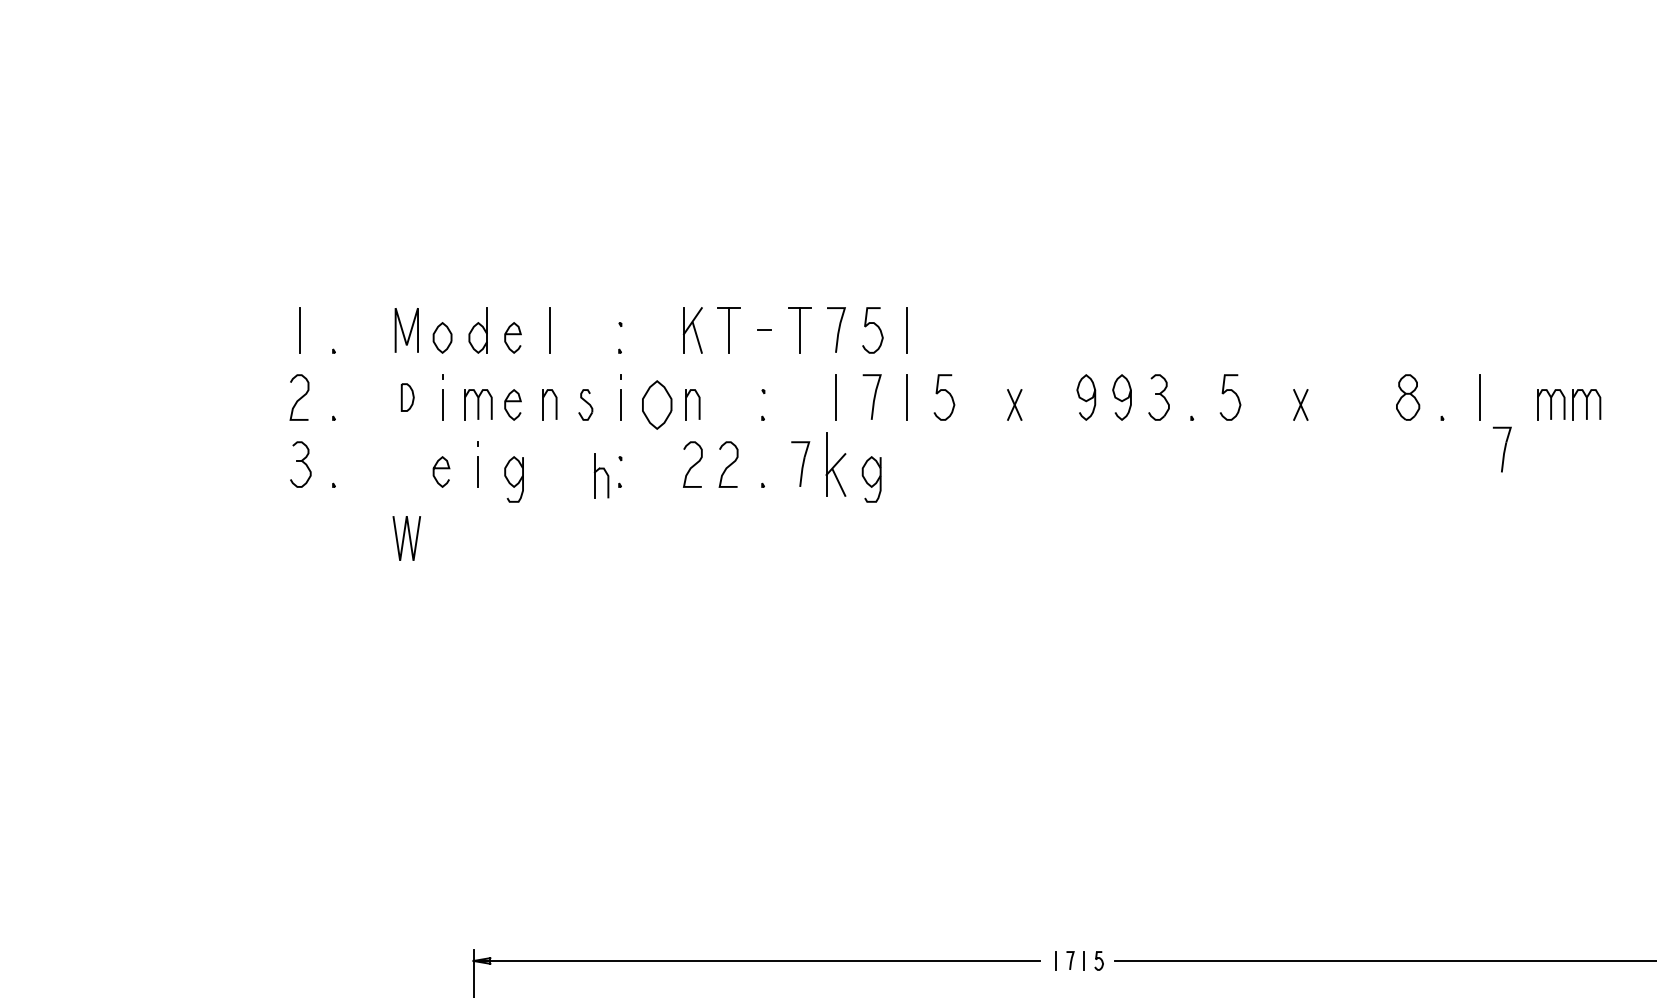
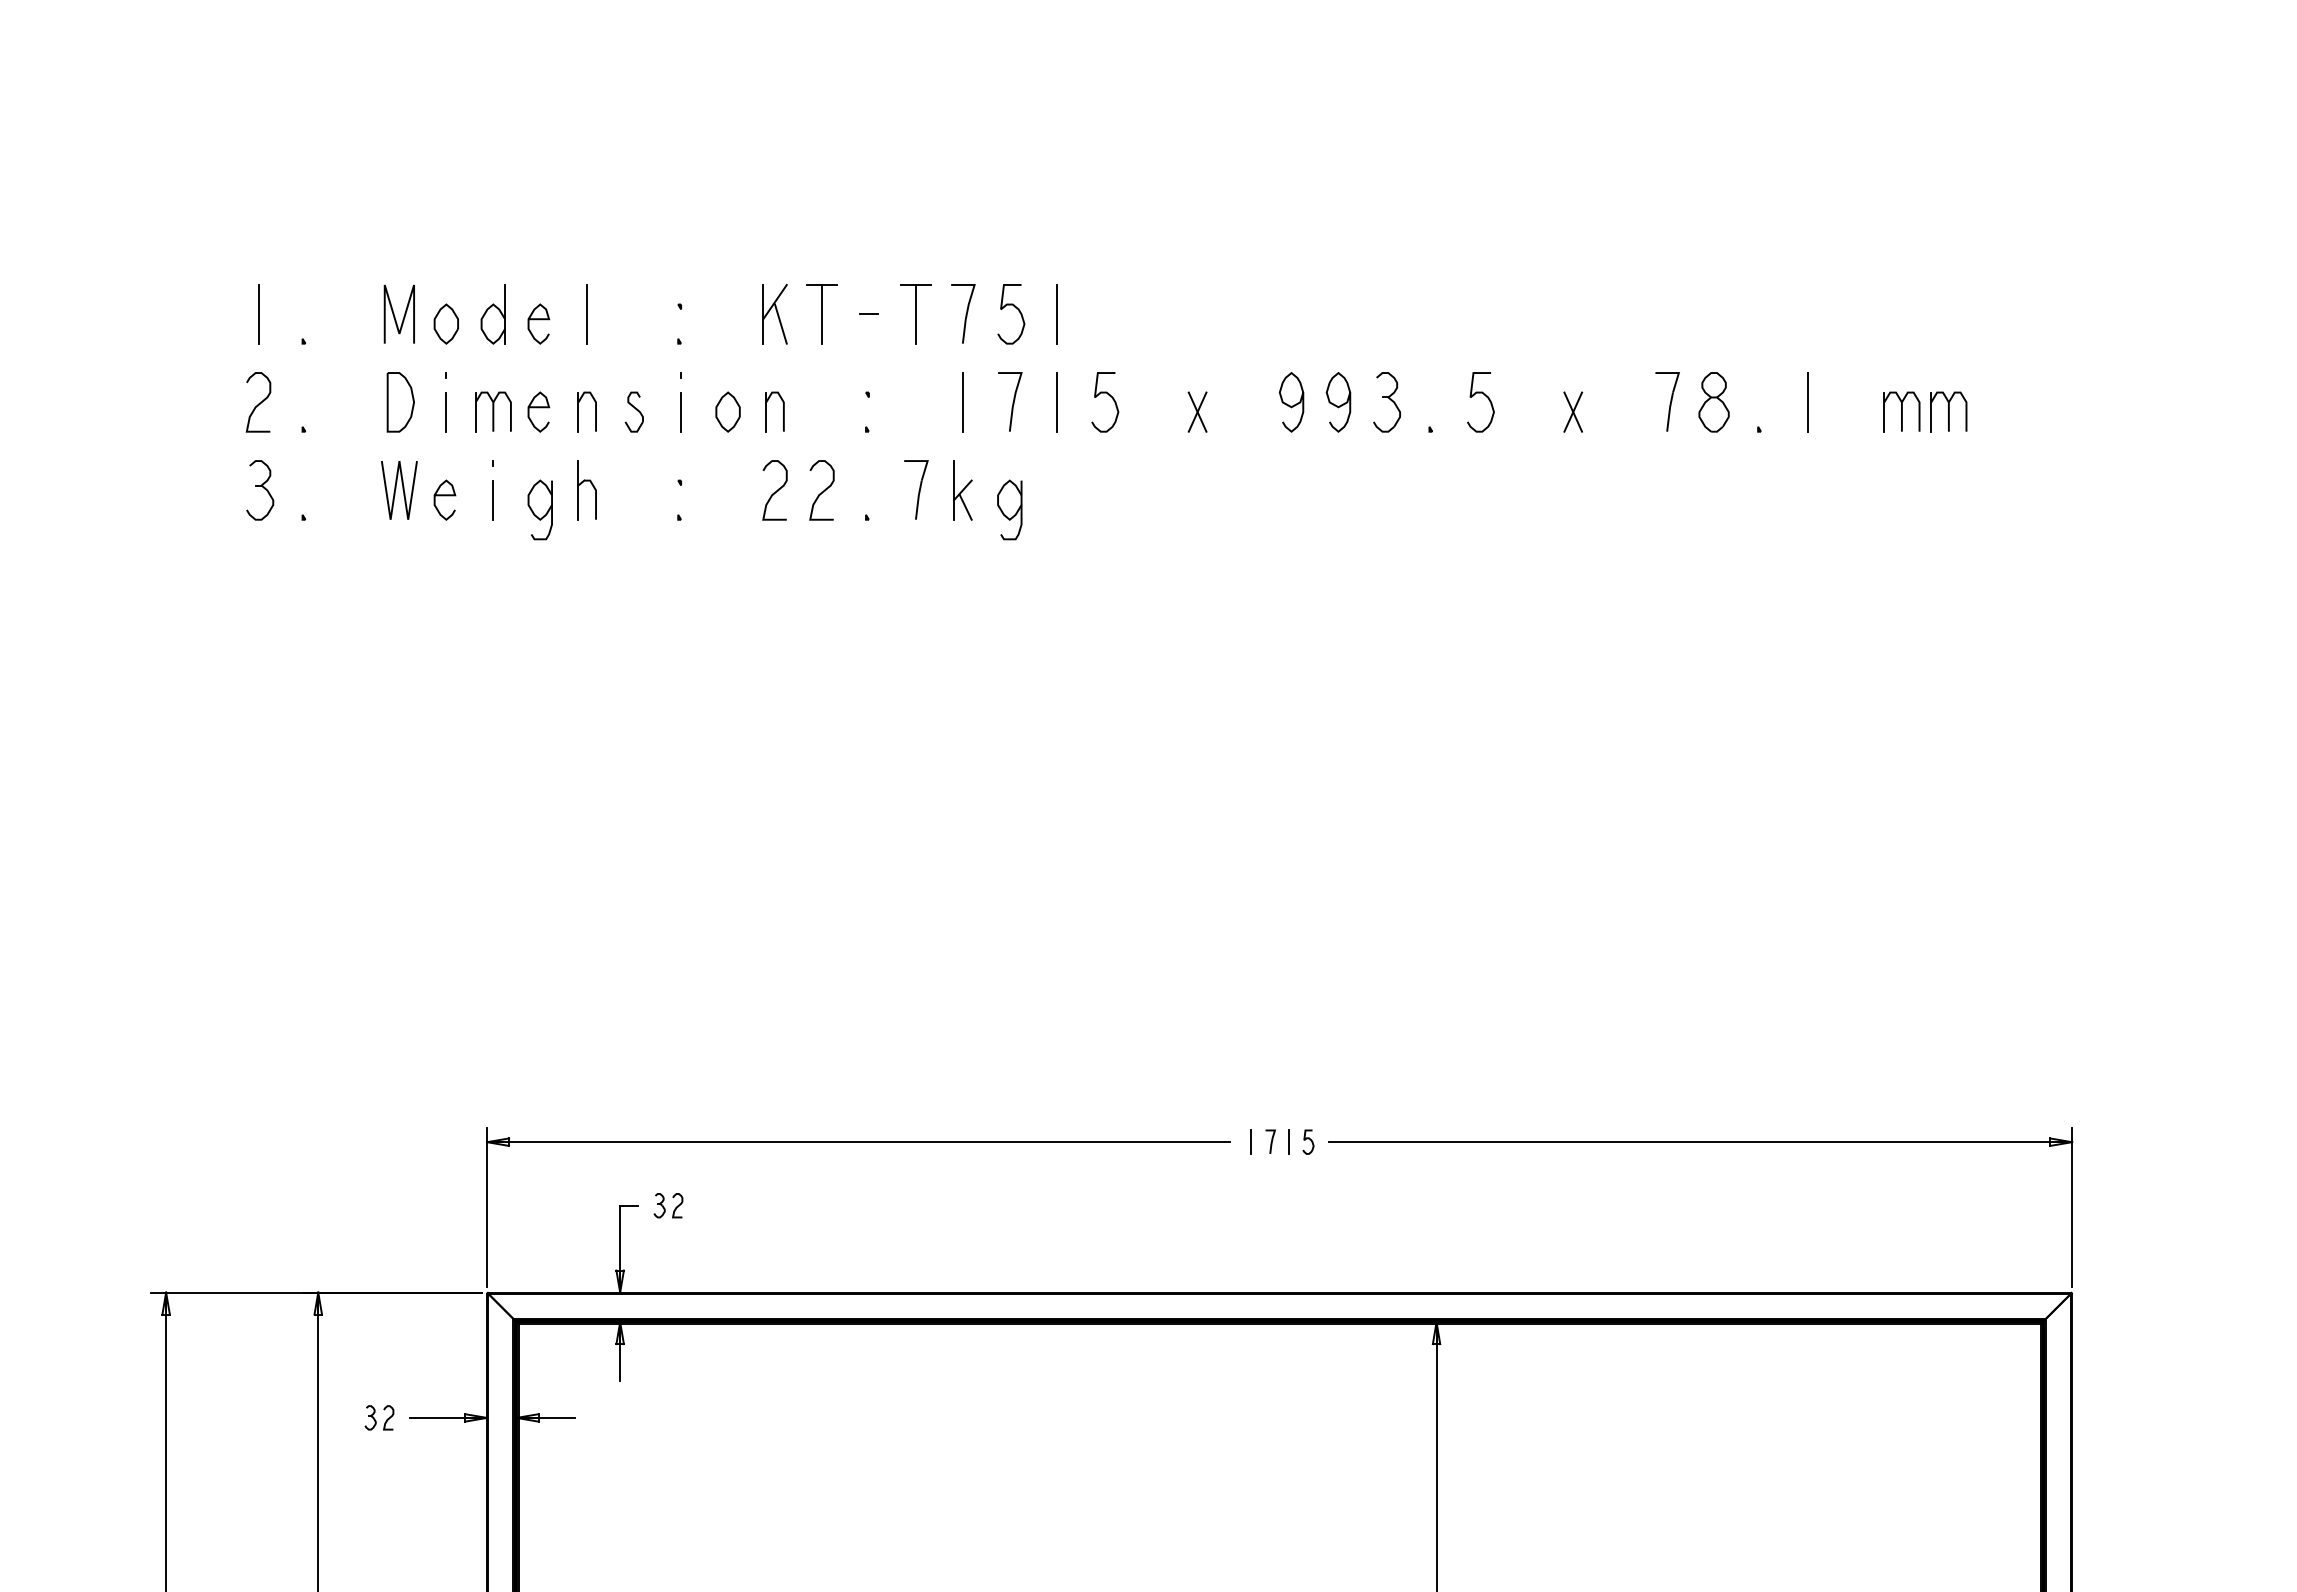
part: (407, 397) -> (400, 402), size x1.67
part: (656, 404) -> (727, 411), size x0.62
part: (1502, 449) -> (1667, 401), moved
part: (835, 464) -> (962, 490), size x0.71
part: (605, 473) -> (592, 486), moved
line: (404, 537) -> (396, 489), moved

